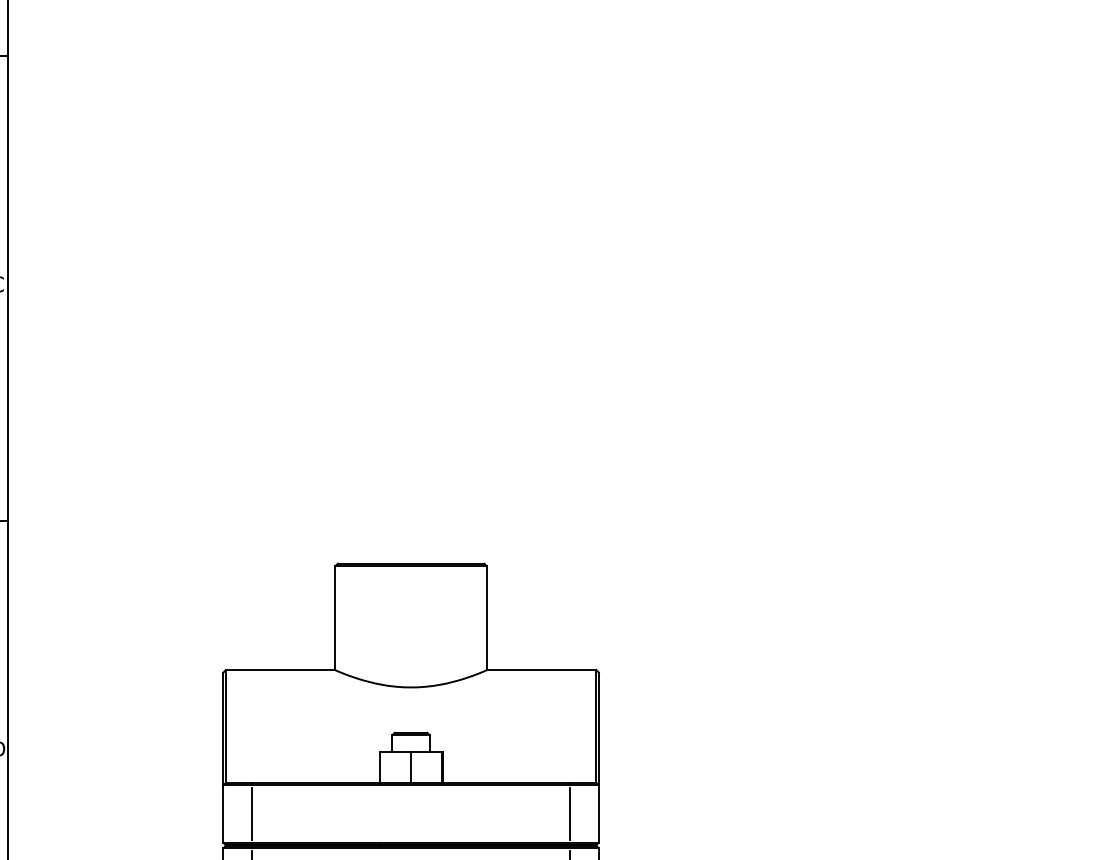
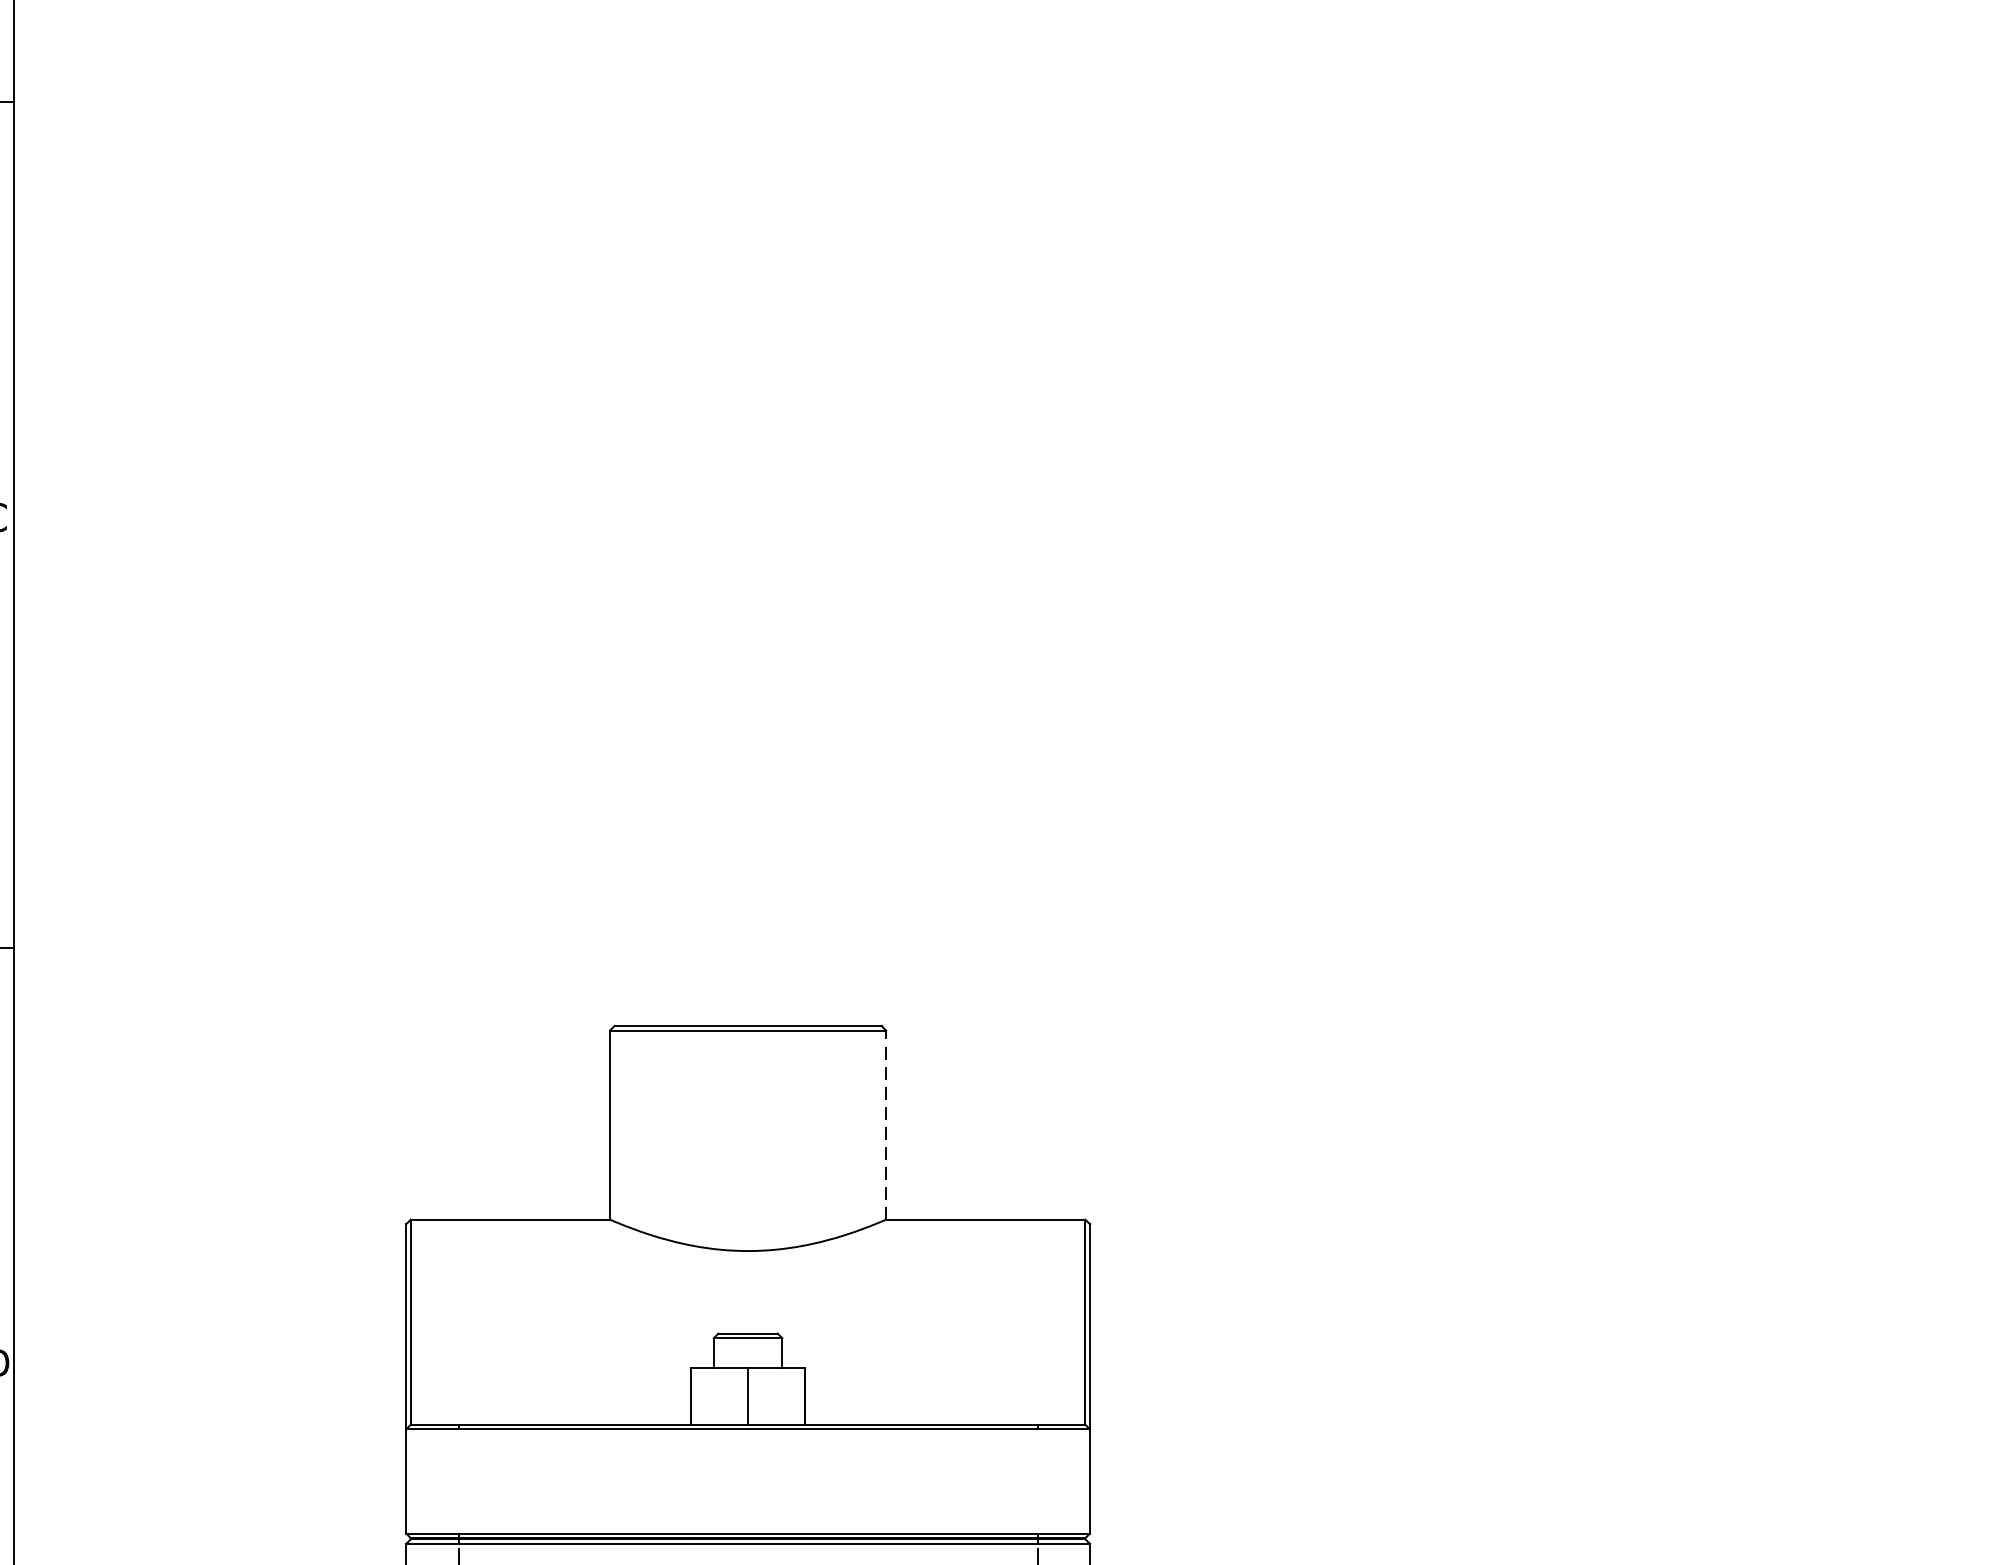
line: (486, 618) -> (885, 1125), solid -> dashed
line: (252, 813) -> (459, 1480), removed
line: (570, 813) -> (1038, 1480), removed

